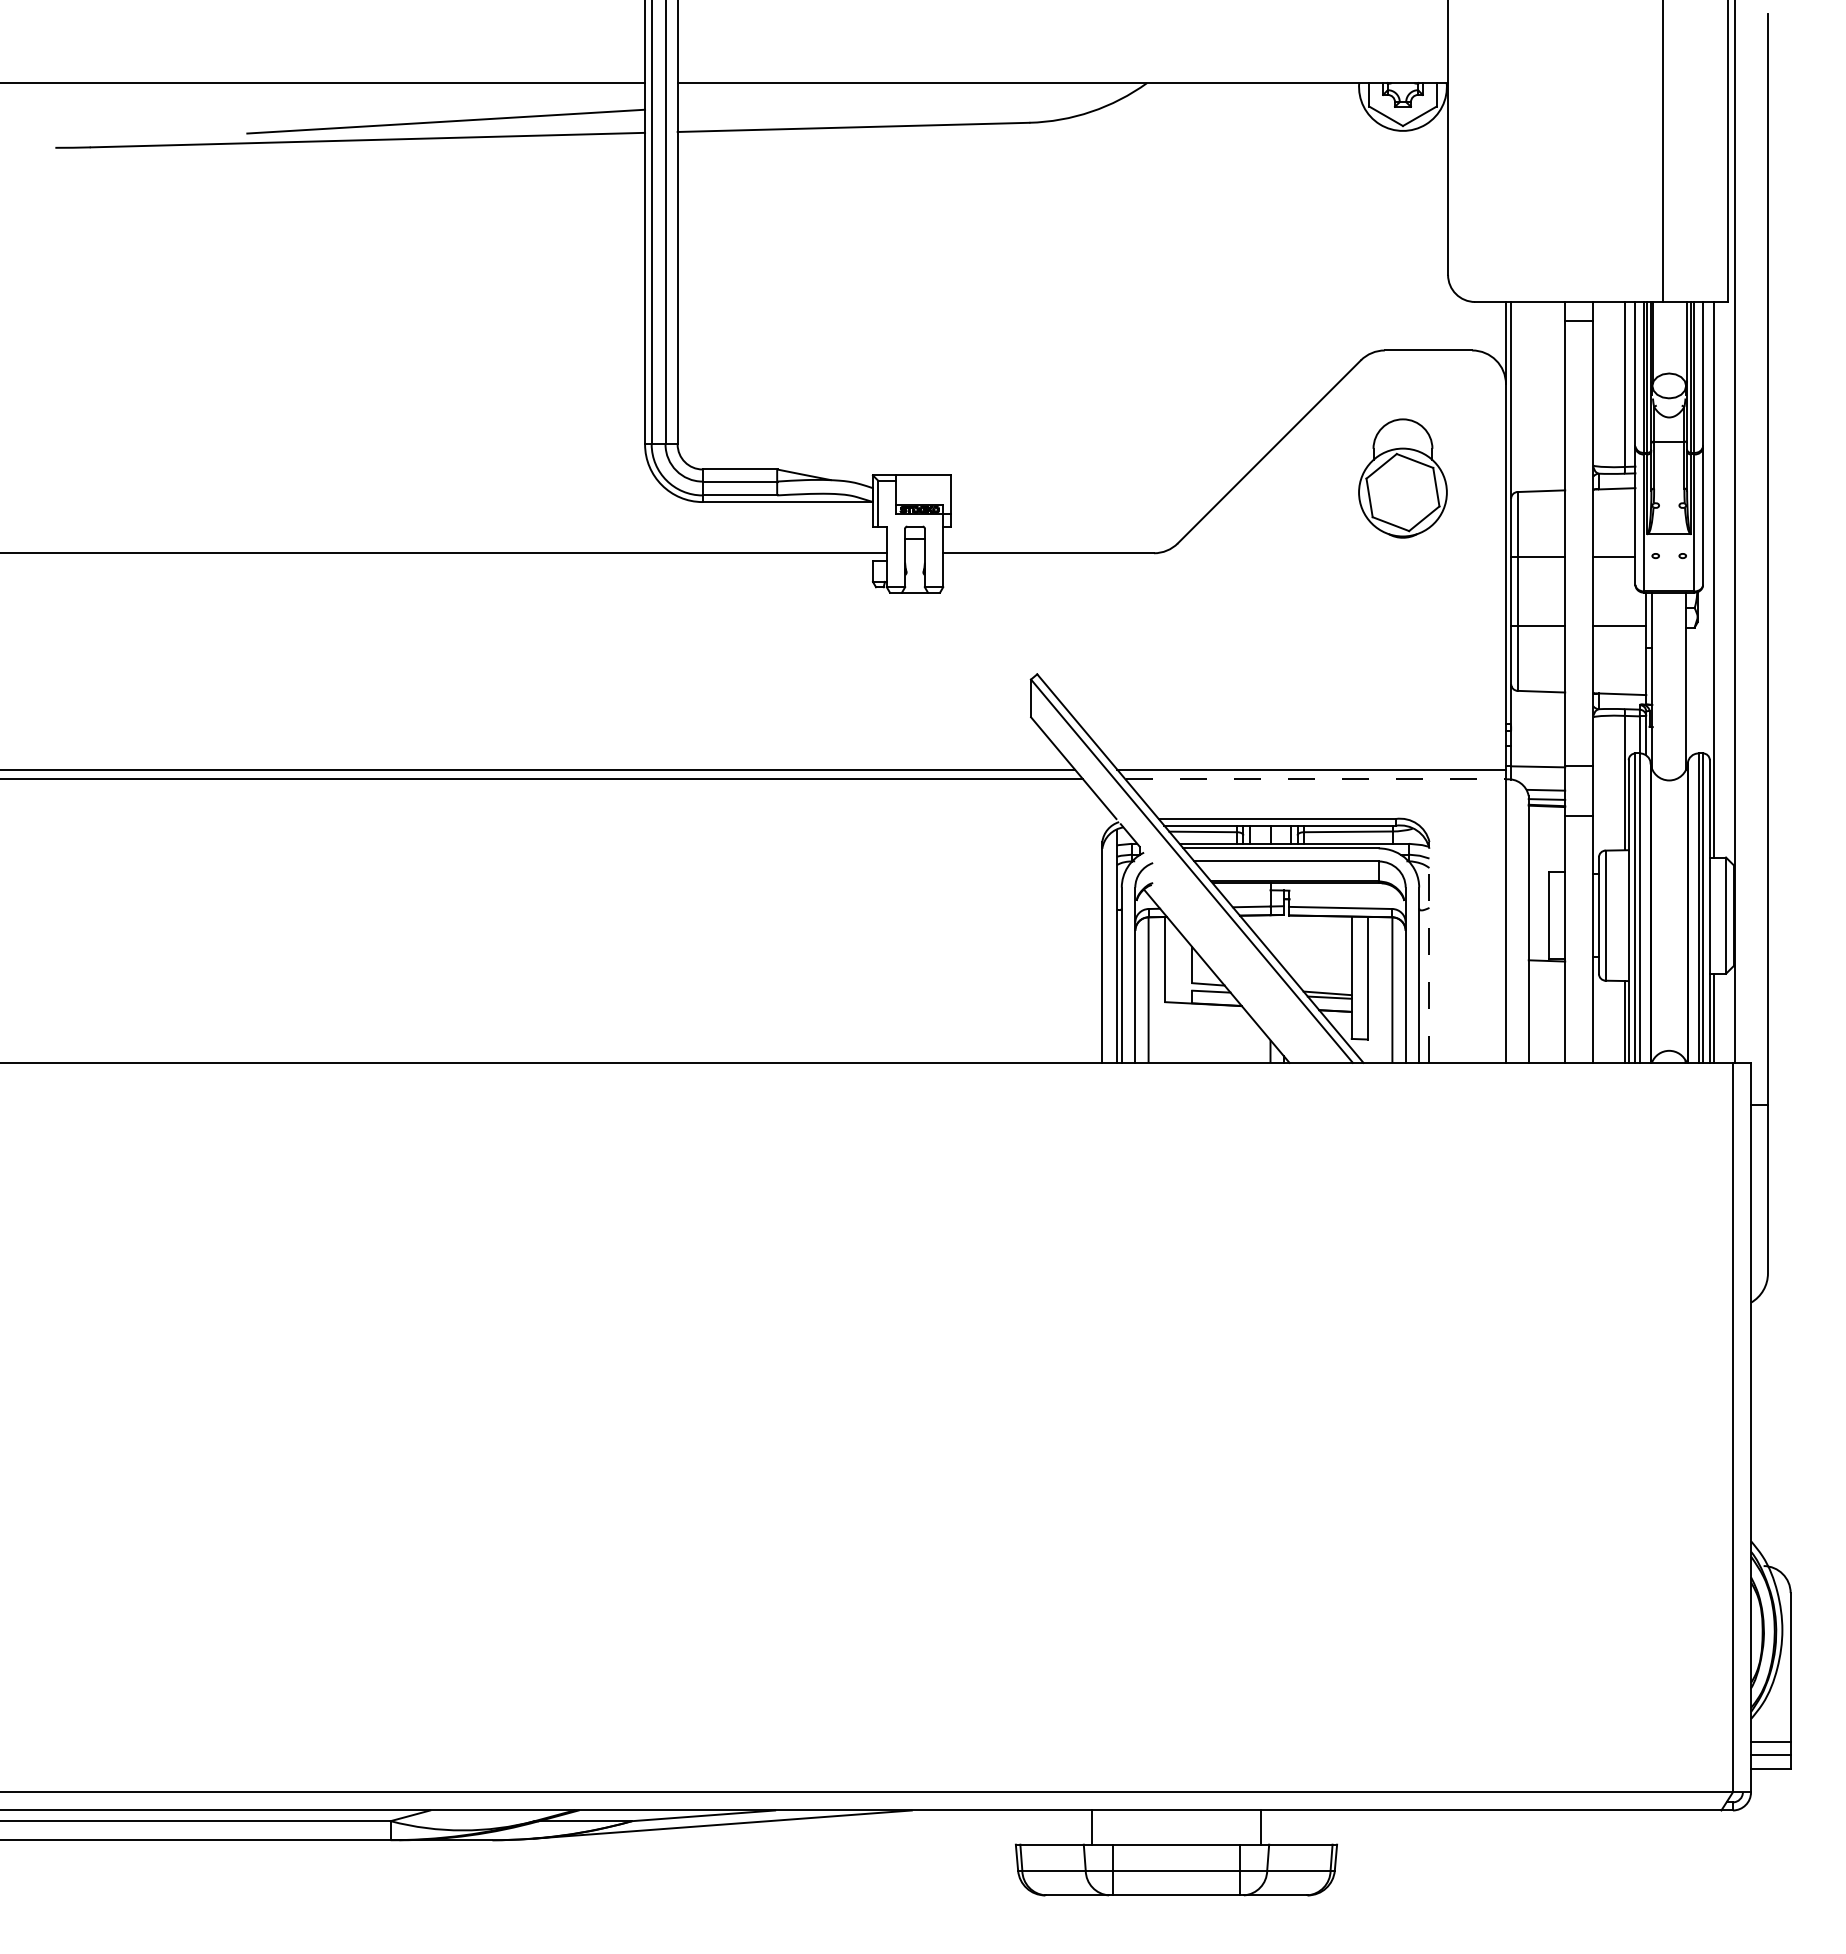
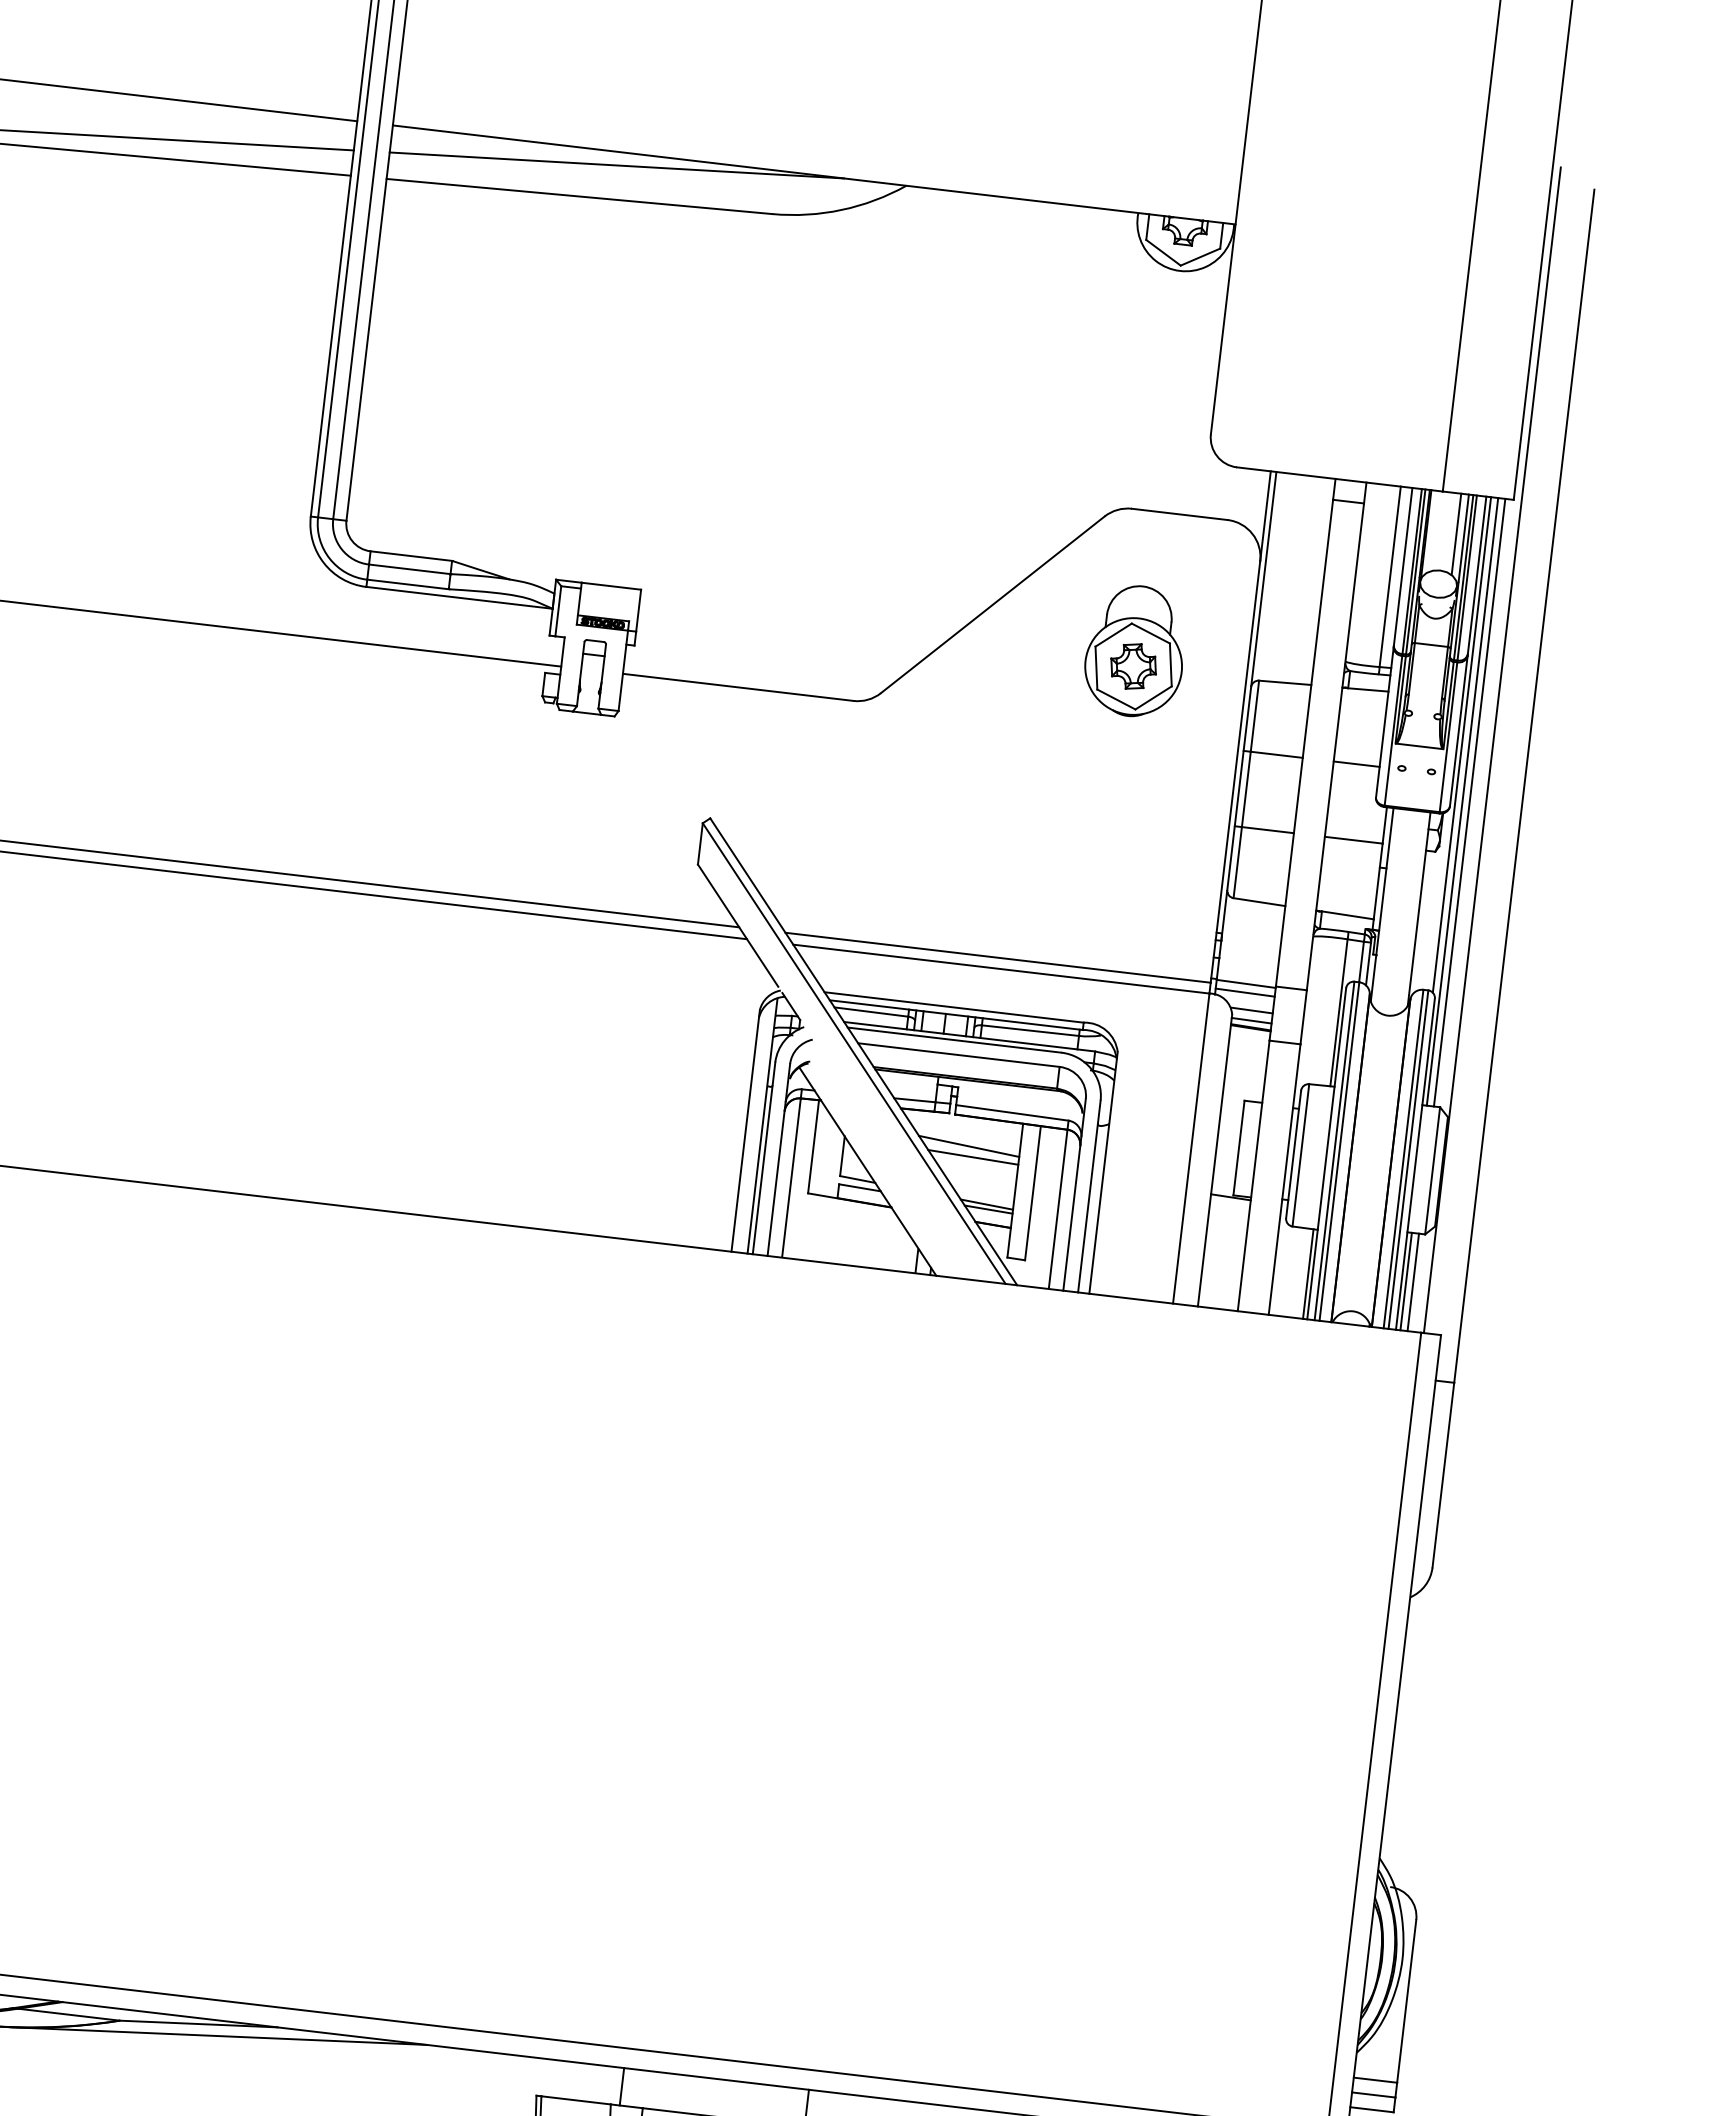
line: (883, 95) -> (616, 165), added
line: (1680, 339) -> (1456, 534), added
part: (1402, 492) -> (1133, 666), added
line: (1707, 528) -> (1462, 744), added
line: (1720, 579) -> (1469, 802), added
line: (1538, 774) -> (1245, 992), added
line: (1316, 779) -> (1002, 969), dashed -> solid
line: (1305, 942) -> (969, 1146), added
line: (1429, 951) -> (1103, 1171), dashed -> solid
line: (1310, 952) -> (973, 1157), added
line: (1720, 1017) -> (1413, 1281), added

